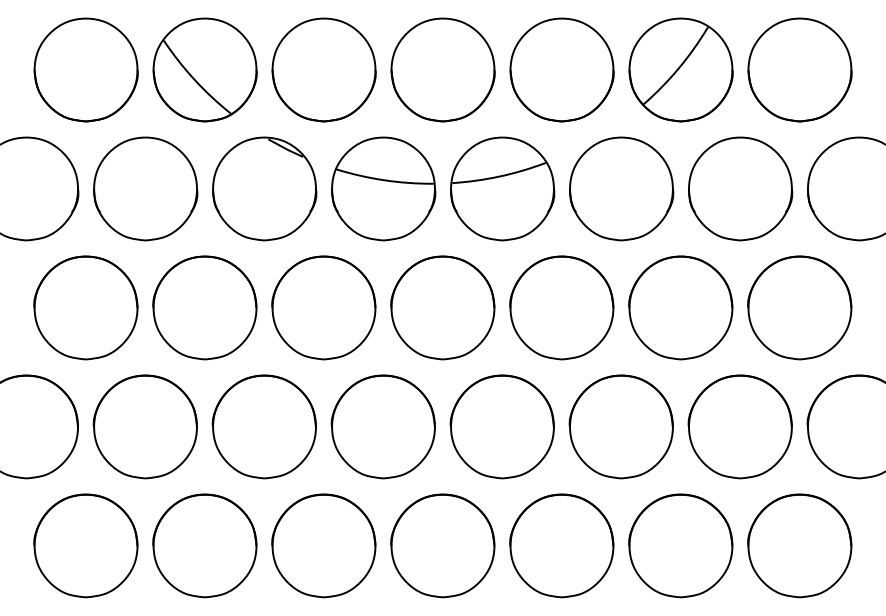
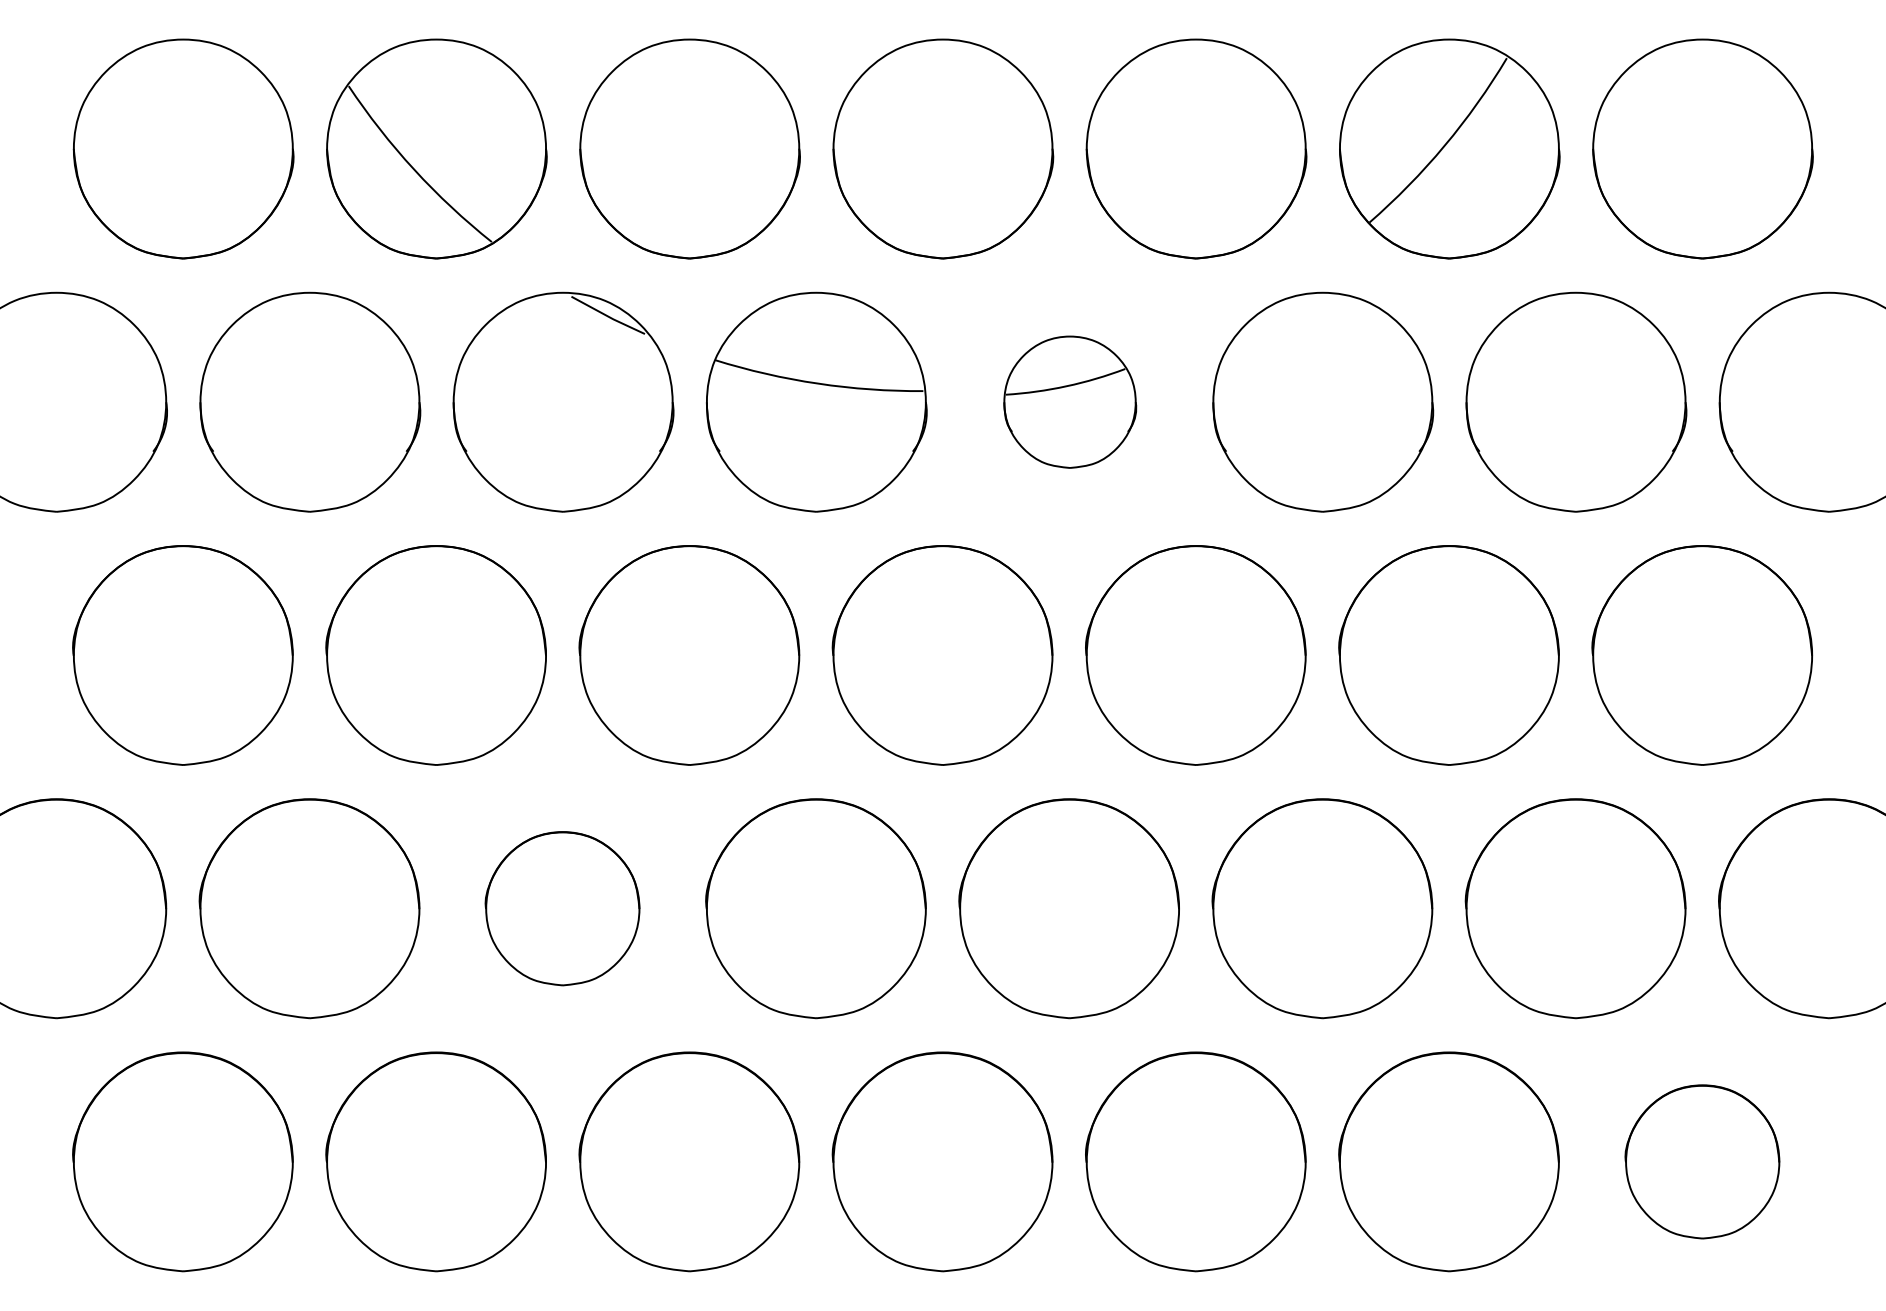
part: (502, 188) -> (1069, 401), size x0.6
part: (263, 426) -> (560, 907), size x0.7
part: (799, 545) -> (1701, 1160), size x0.7

